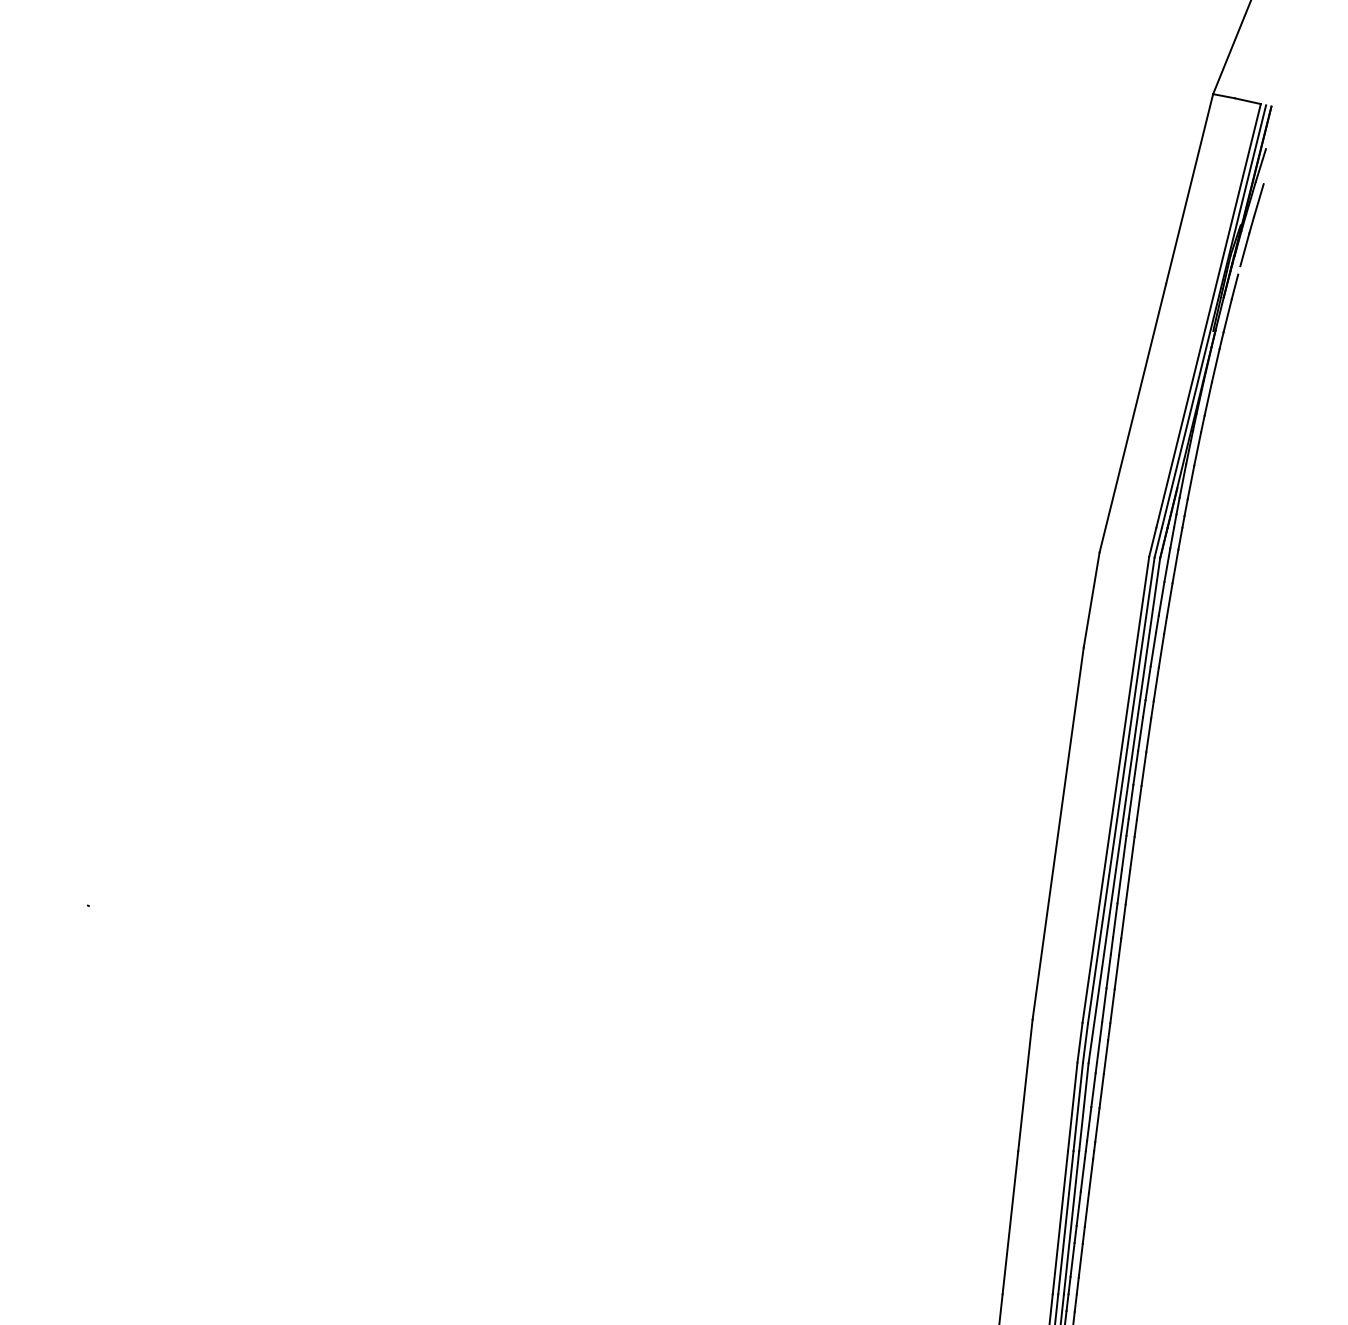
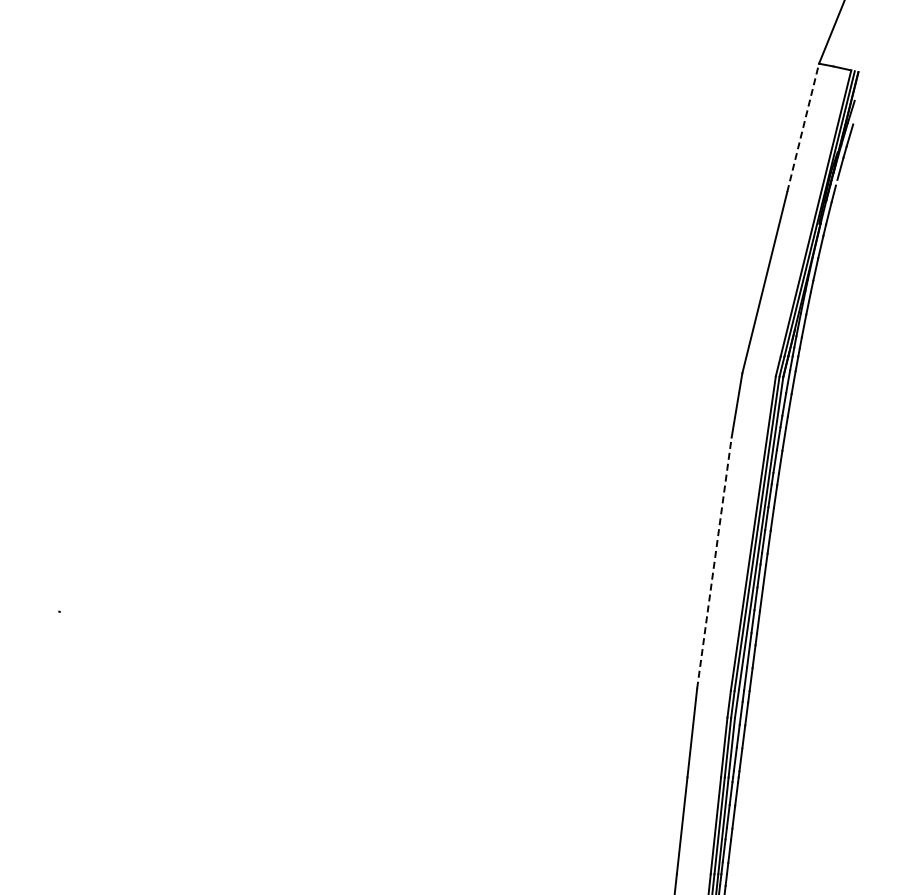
line: (1190, 188) -> (803, 127), solid -> dashed
line: (1058, 834) -> (714, 563), solid -> dashed

